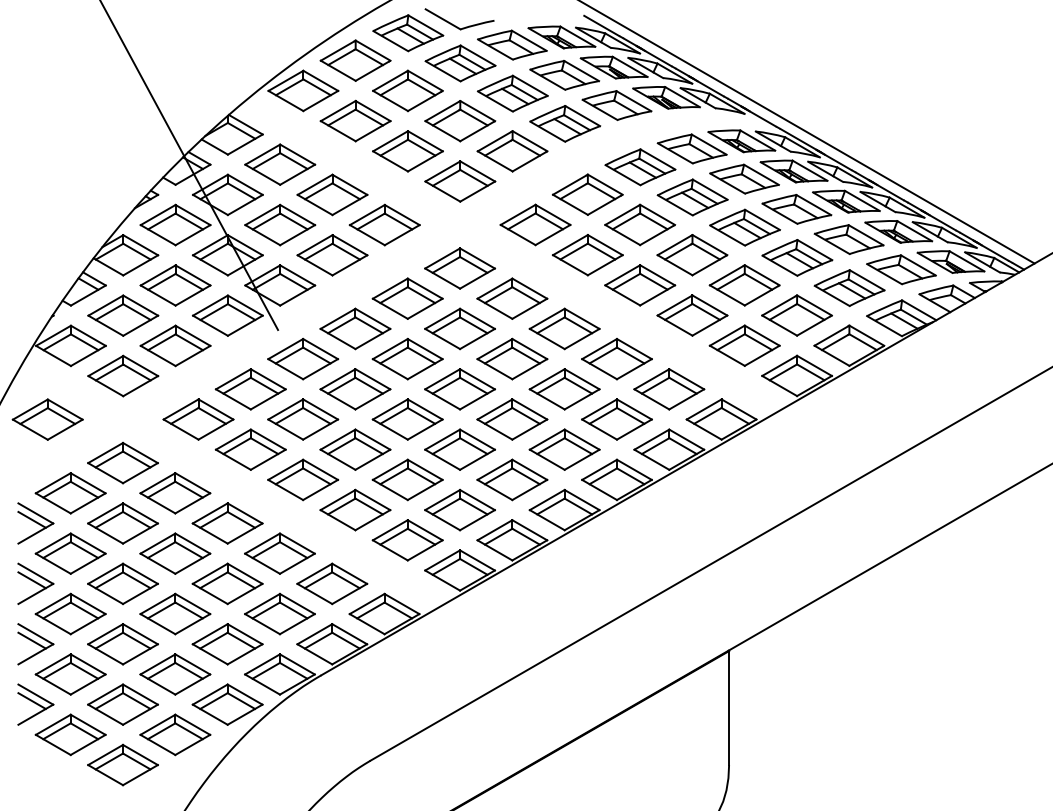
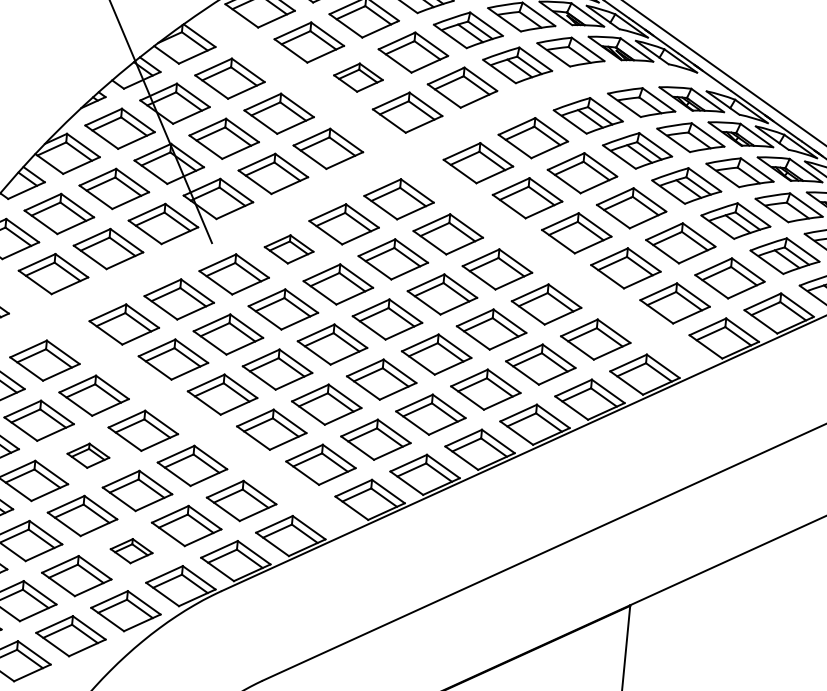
part: (407, 151) -> (357, 77), size x0.7
part: (355, 328) -> (289, 249), size x0.7
part: (175, 553) -> (88, 455), size x0.6
part: (227, 644) -> (131, 551), size x0.6

